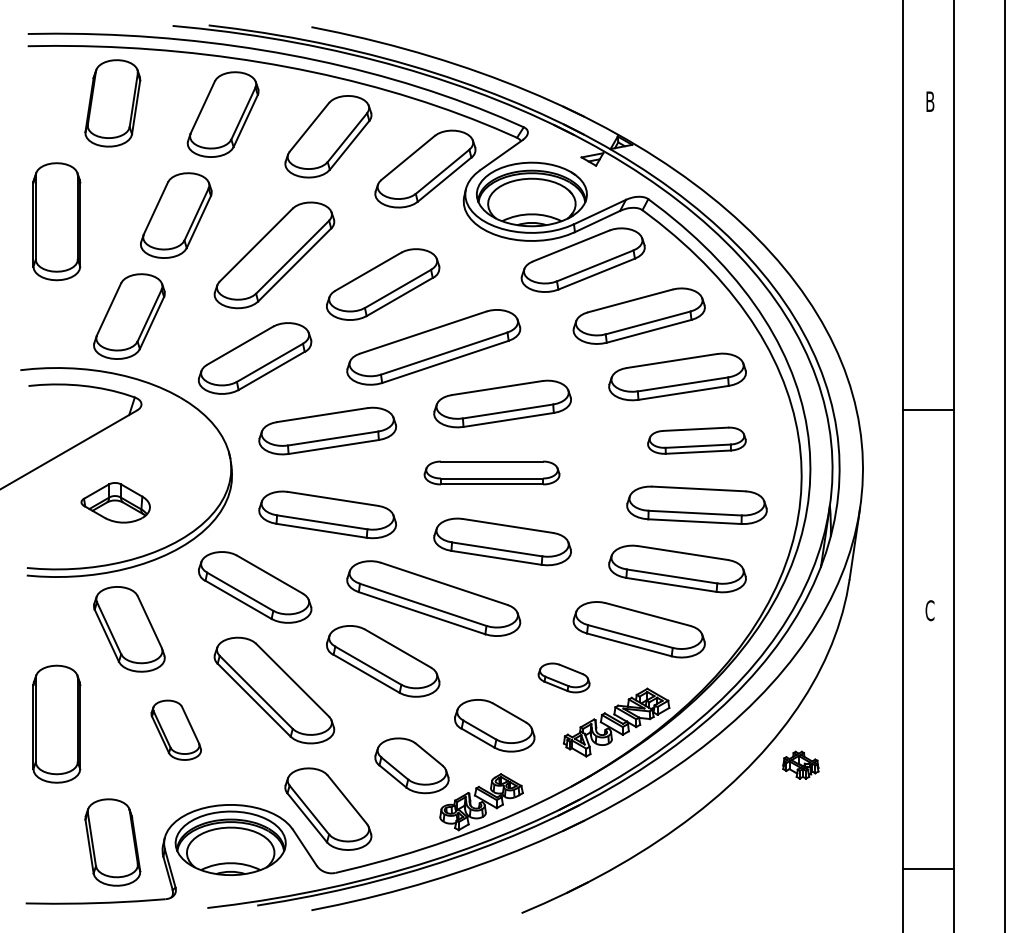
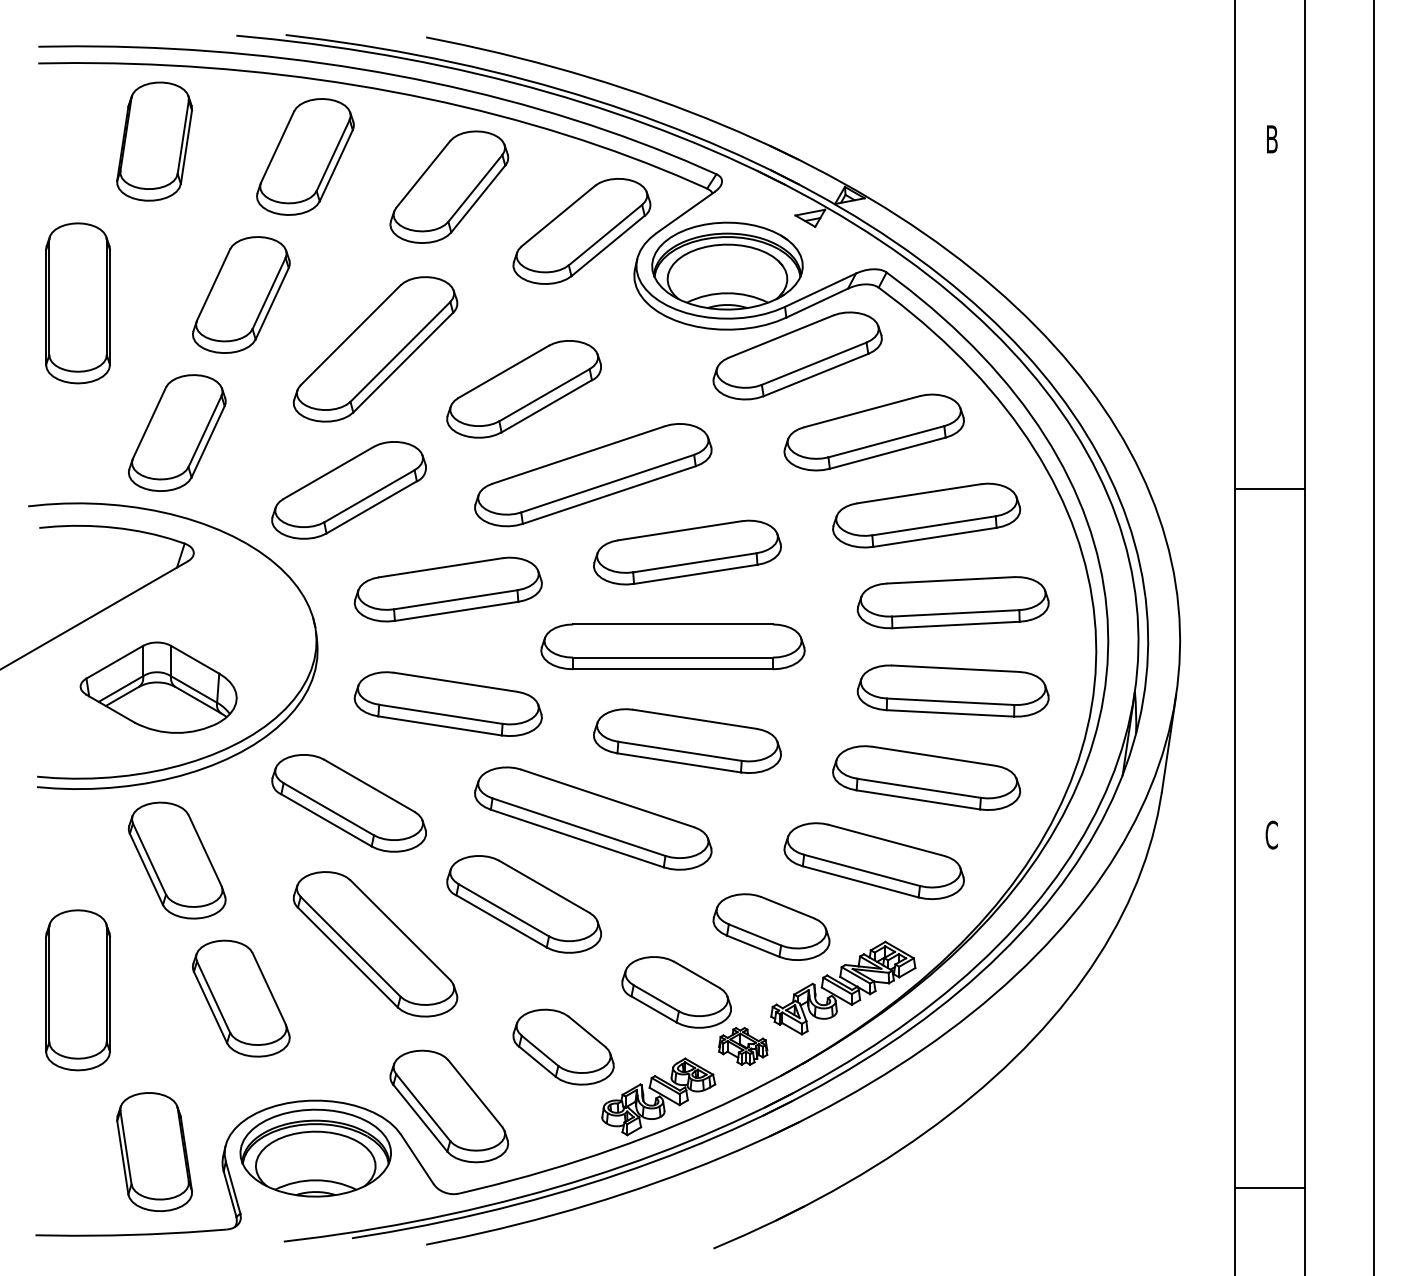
line: (928, 409) -> (1269, 488), moved
part: (696, 440) -> (952, 602), size x1.43
part: (491, 472) -> (672, 646), size x1.43
part: (115, 502) -> (158, 687), size x1.67
part: (564, 677) -> (771, 926), size x1.67
part: (176, 730) -> (241, 998), size x1.43
part: (801, 765) -> (743, 1046), moved

